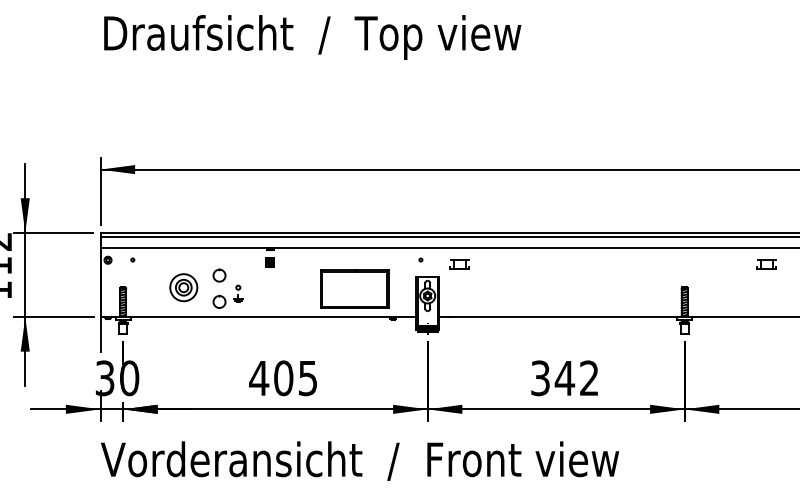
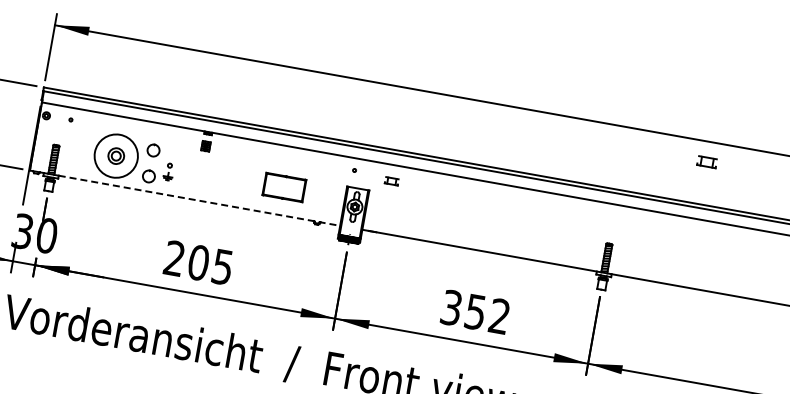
part: (459, 264) -> (391, 181), size x0.7
part: (766, 264) -> (706, 162), moved
circle: (183, 287) -> (116, 155), size x1.6
part: (354, 288) -> (284, 186), size x0.6
line: (273, 317) -> (199, 201), solid -> dashed
text: (259, 377) -> (175, 257), 405 -> 205
text: (564, 378) -> (475, 312), 342 -> 352

